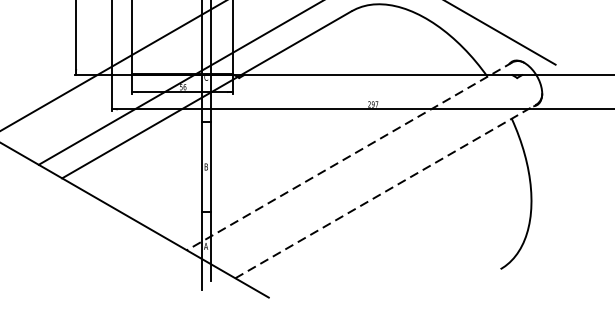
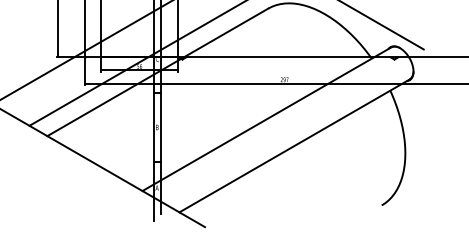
line: (349, 156) -> (266, 119), dashed -> solid
line: (386, 190) -> (294, 145), dashed -> solid

